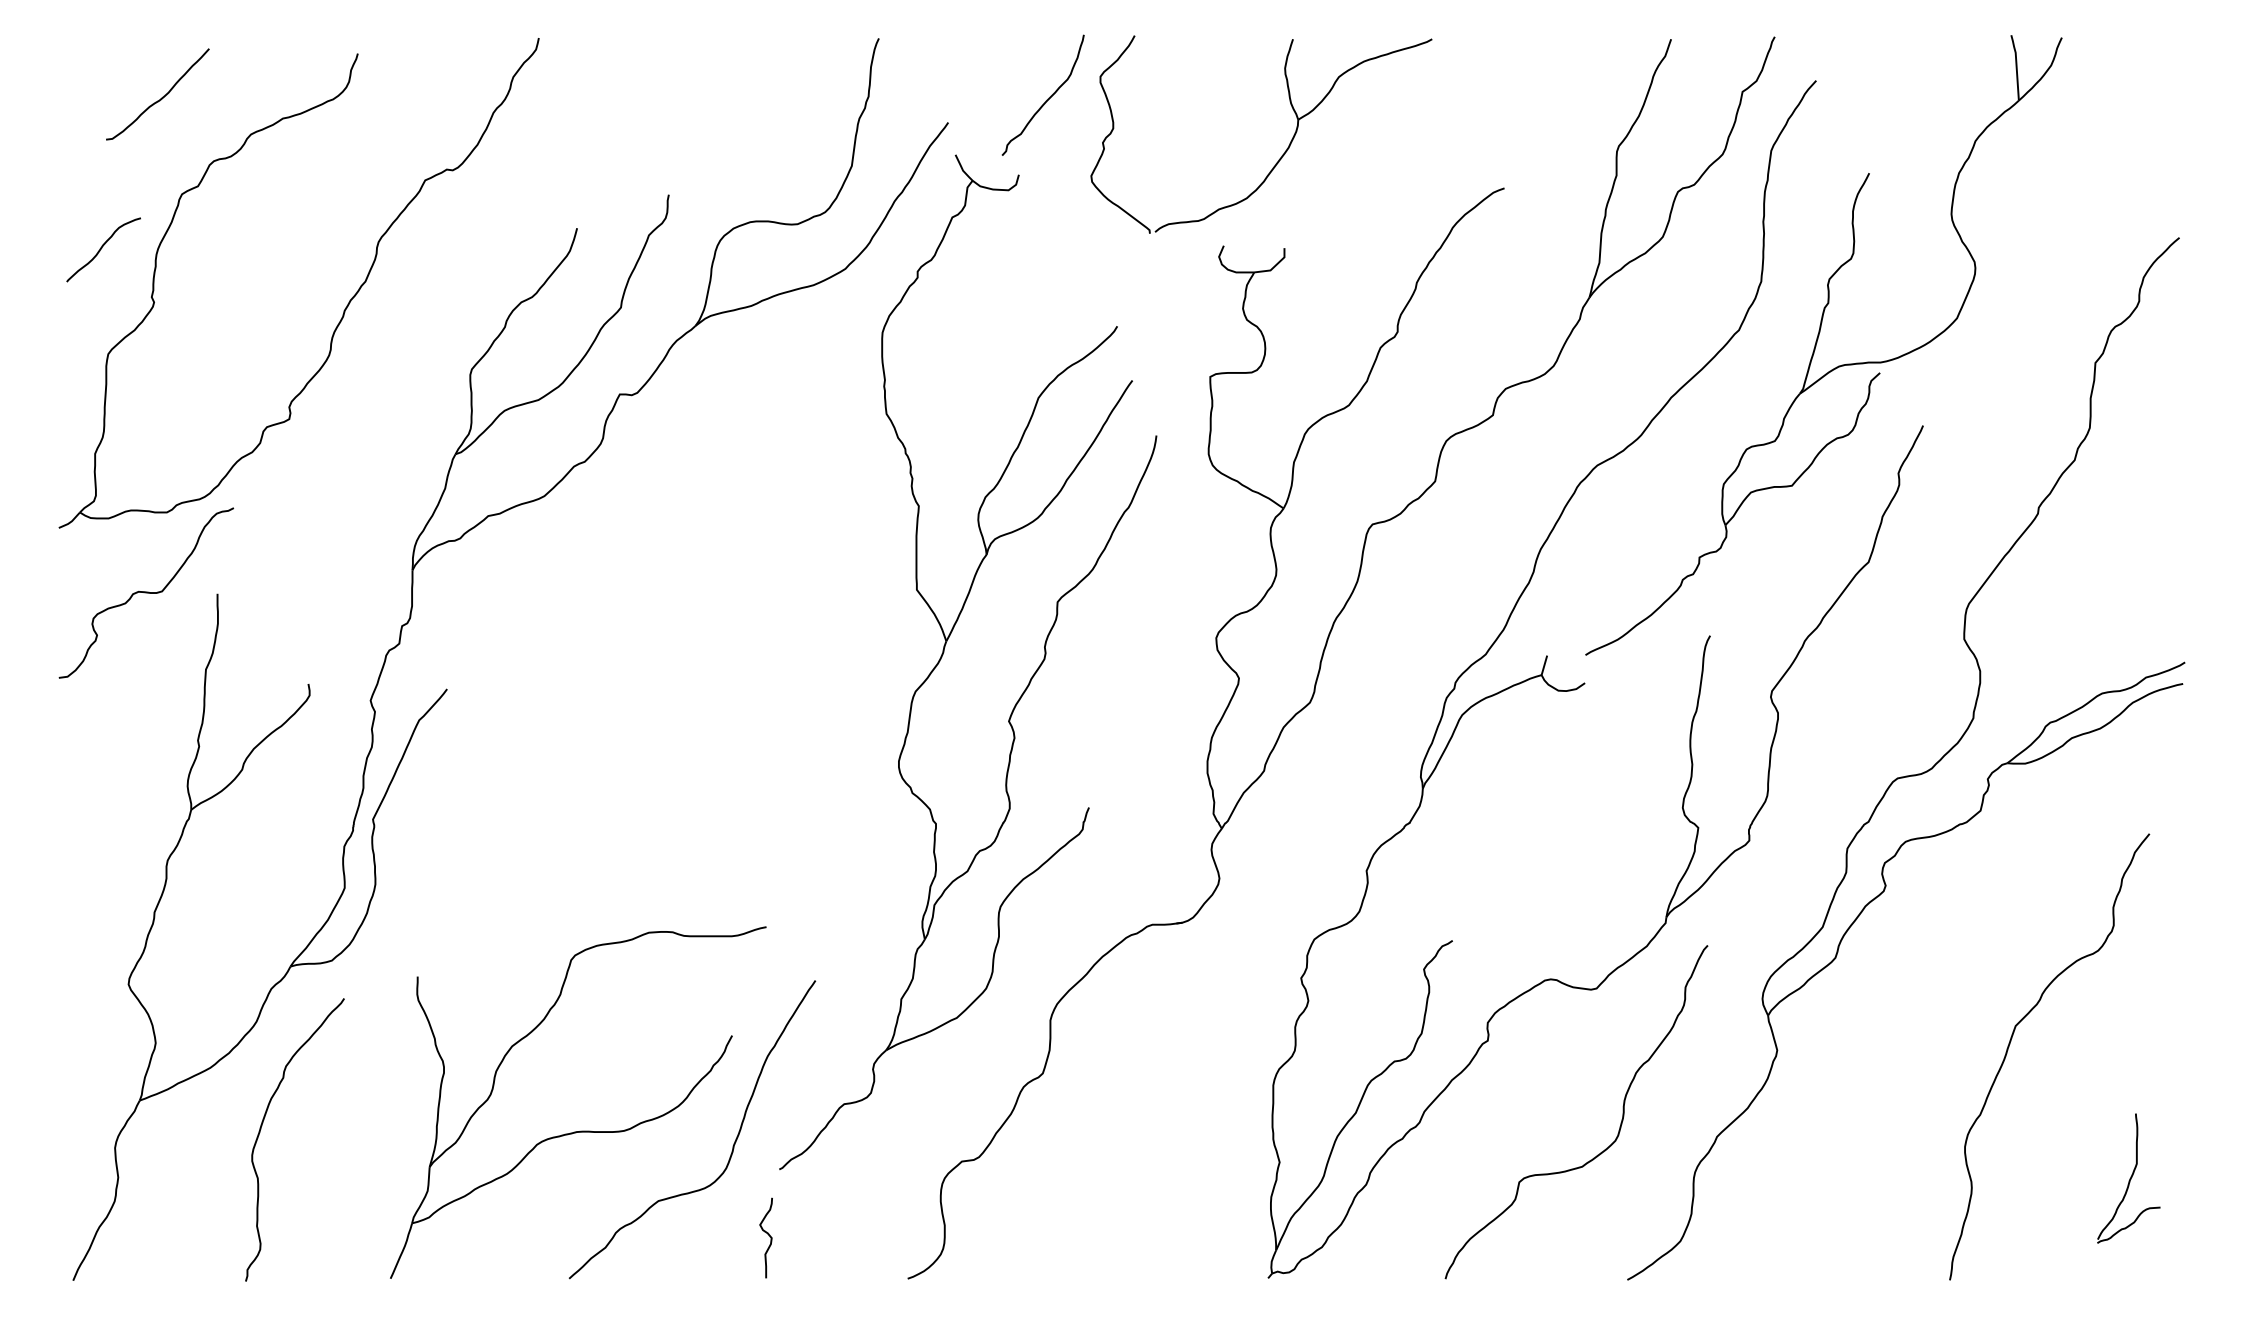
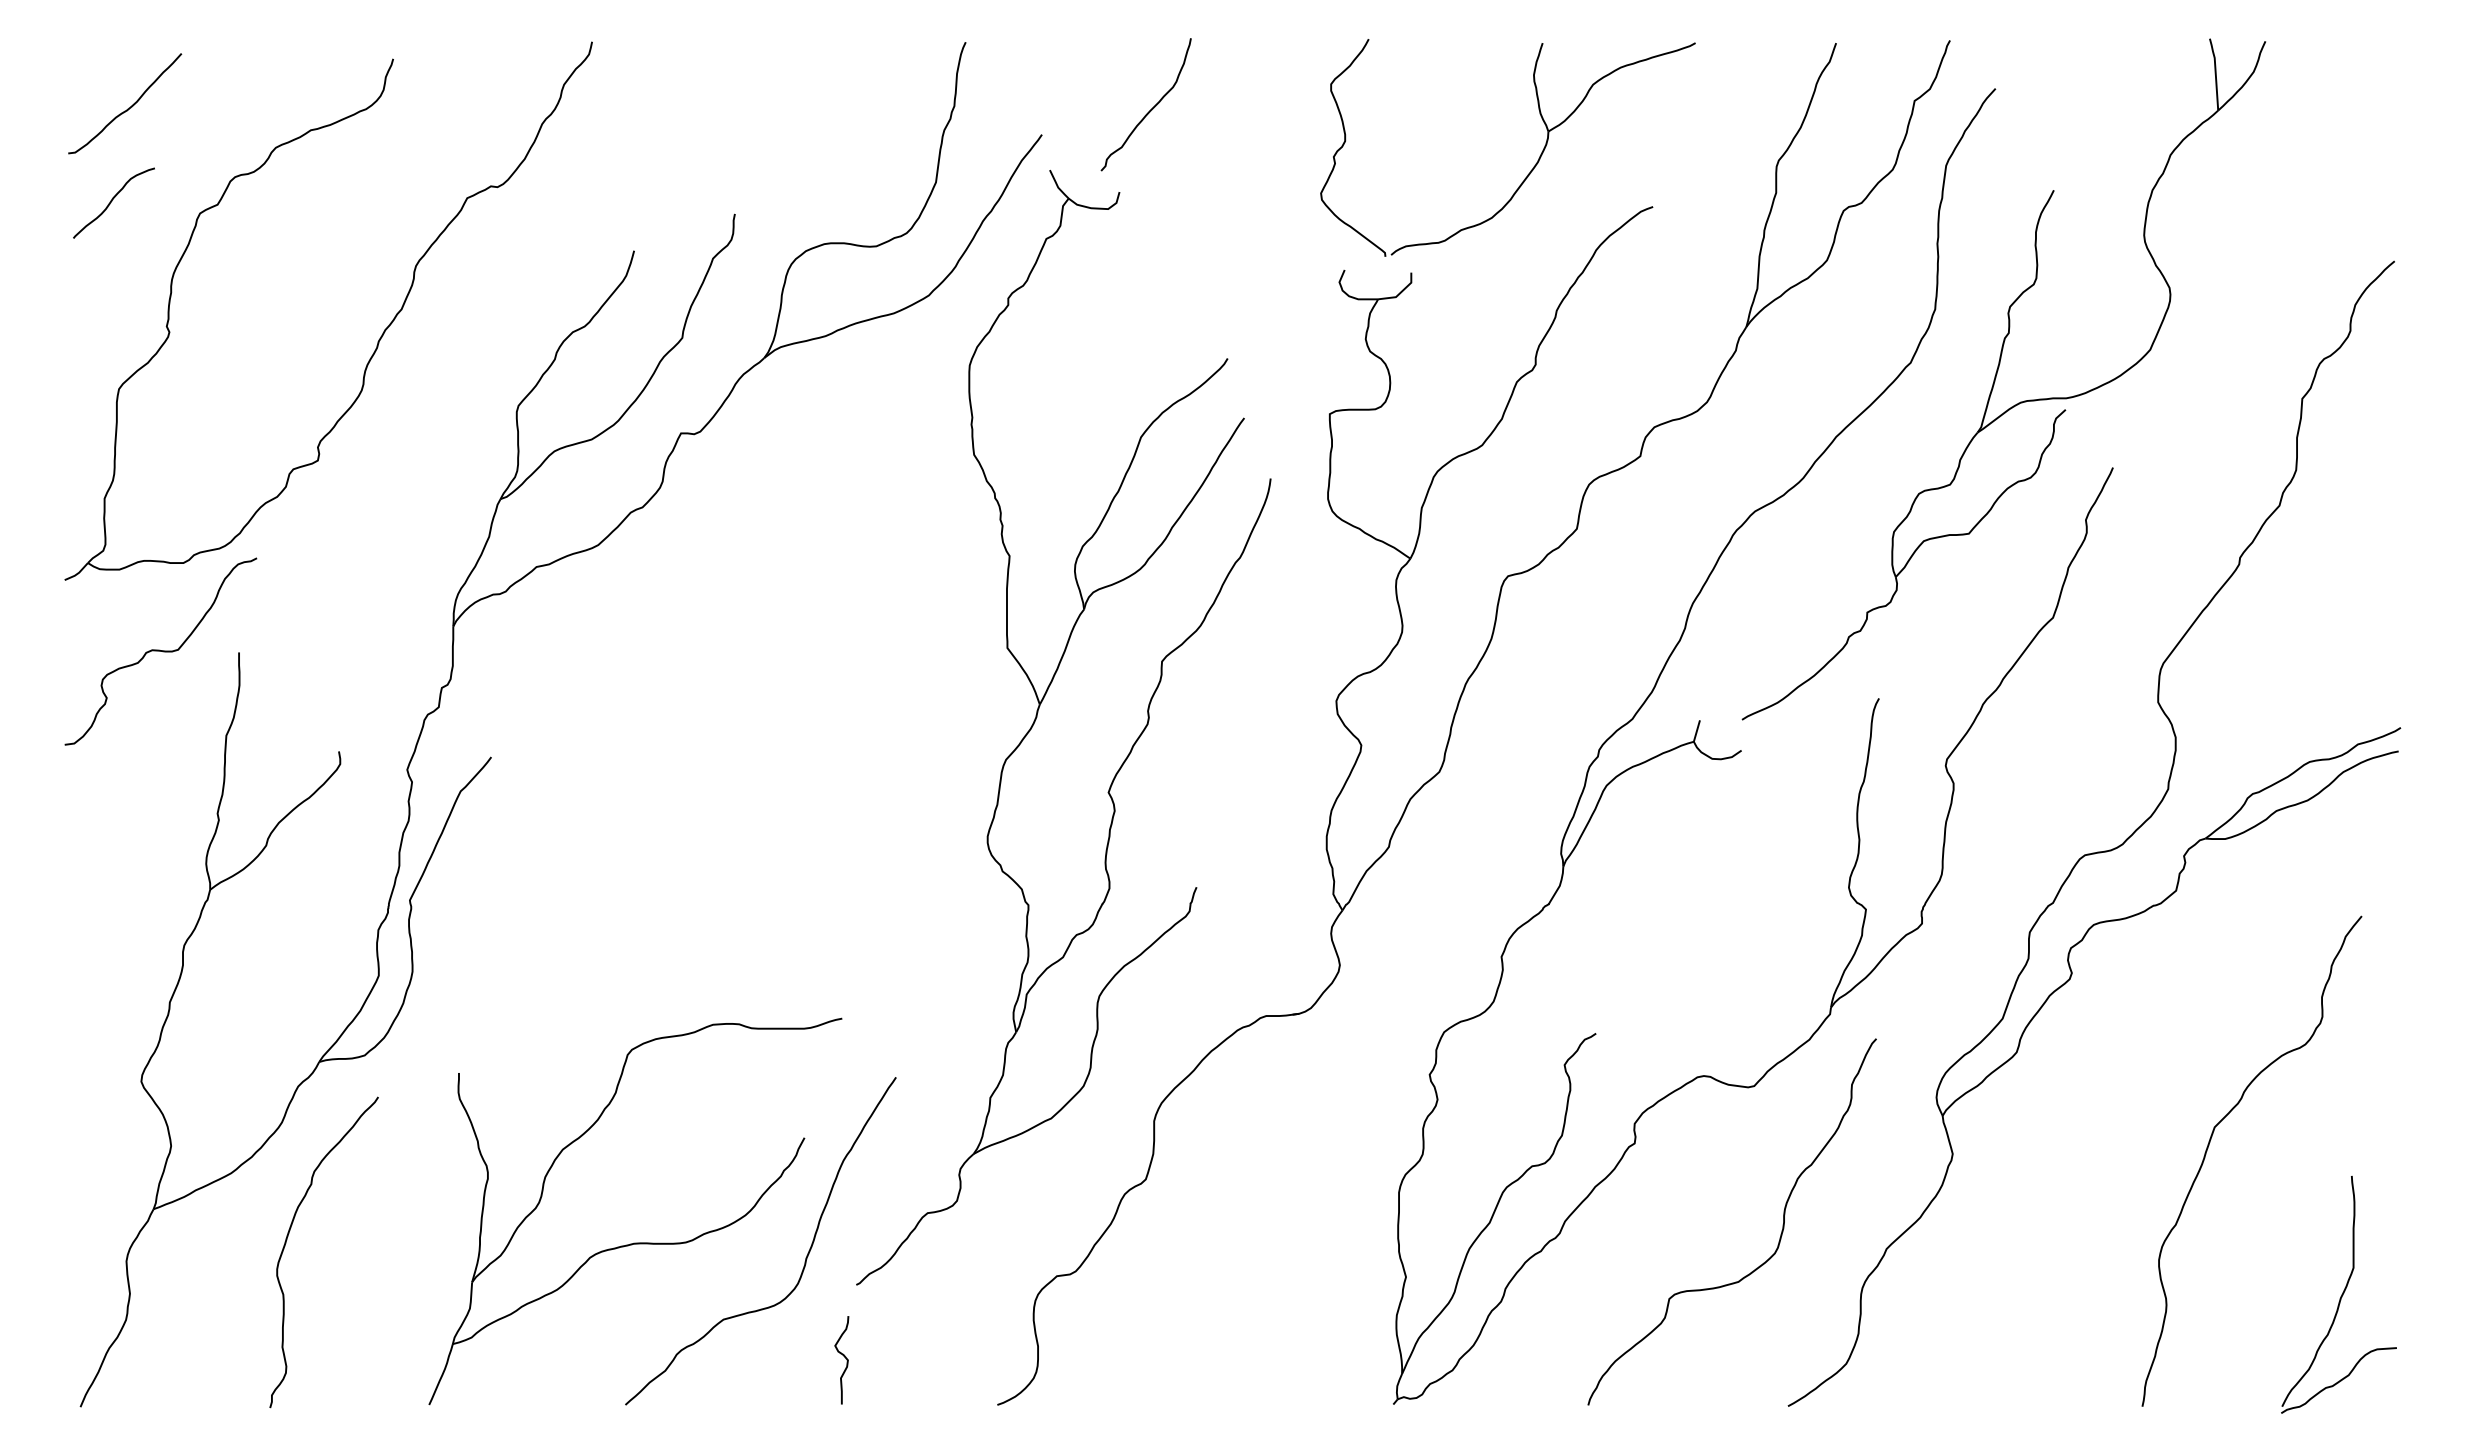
curve: (161, 97) -> (129, 107), moved
part: (1284, 151) -> (1533, 166), moved
curve: (102, 248) -> (112, 201), moved
part: (2128, 1178) -> (2338, 1294), size x1.67

